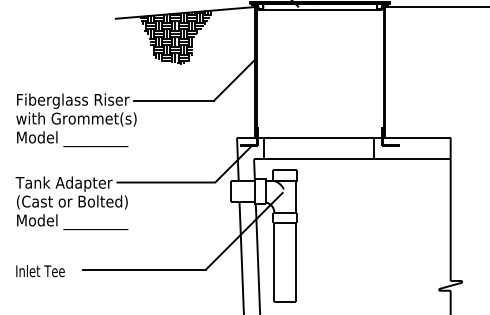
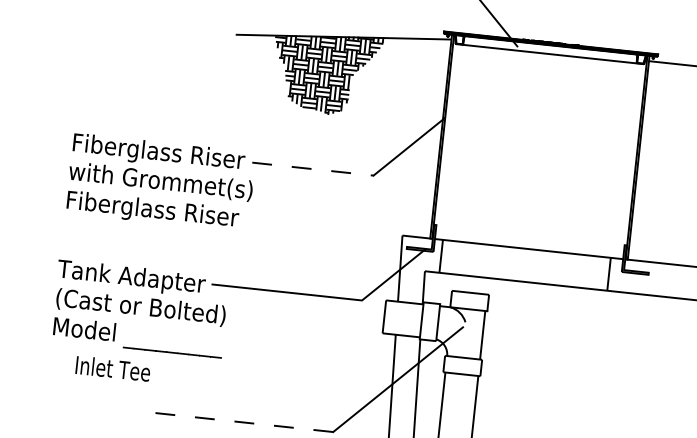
line: (174, 100) -> (313, 168), solid -> dashed
text: (73, 139) -> (152, 211), Model _________ -> Fiberglass Riser
line: (144, 269) -> (240, 421), solid -> dashed
text: (40, 271) -> (113, 369), moved

